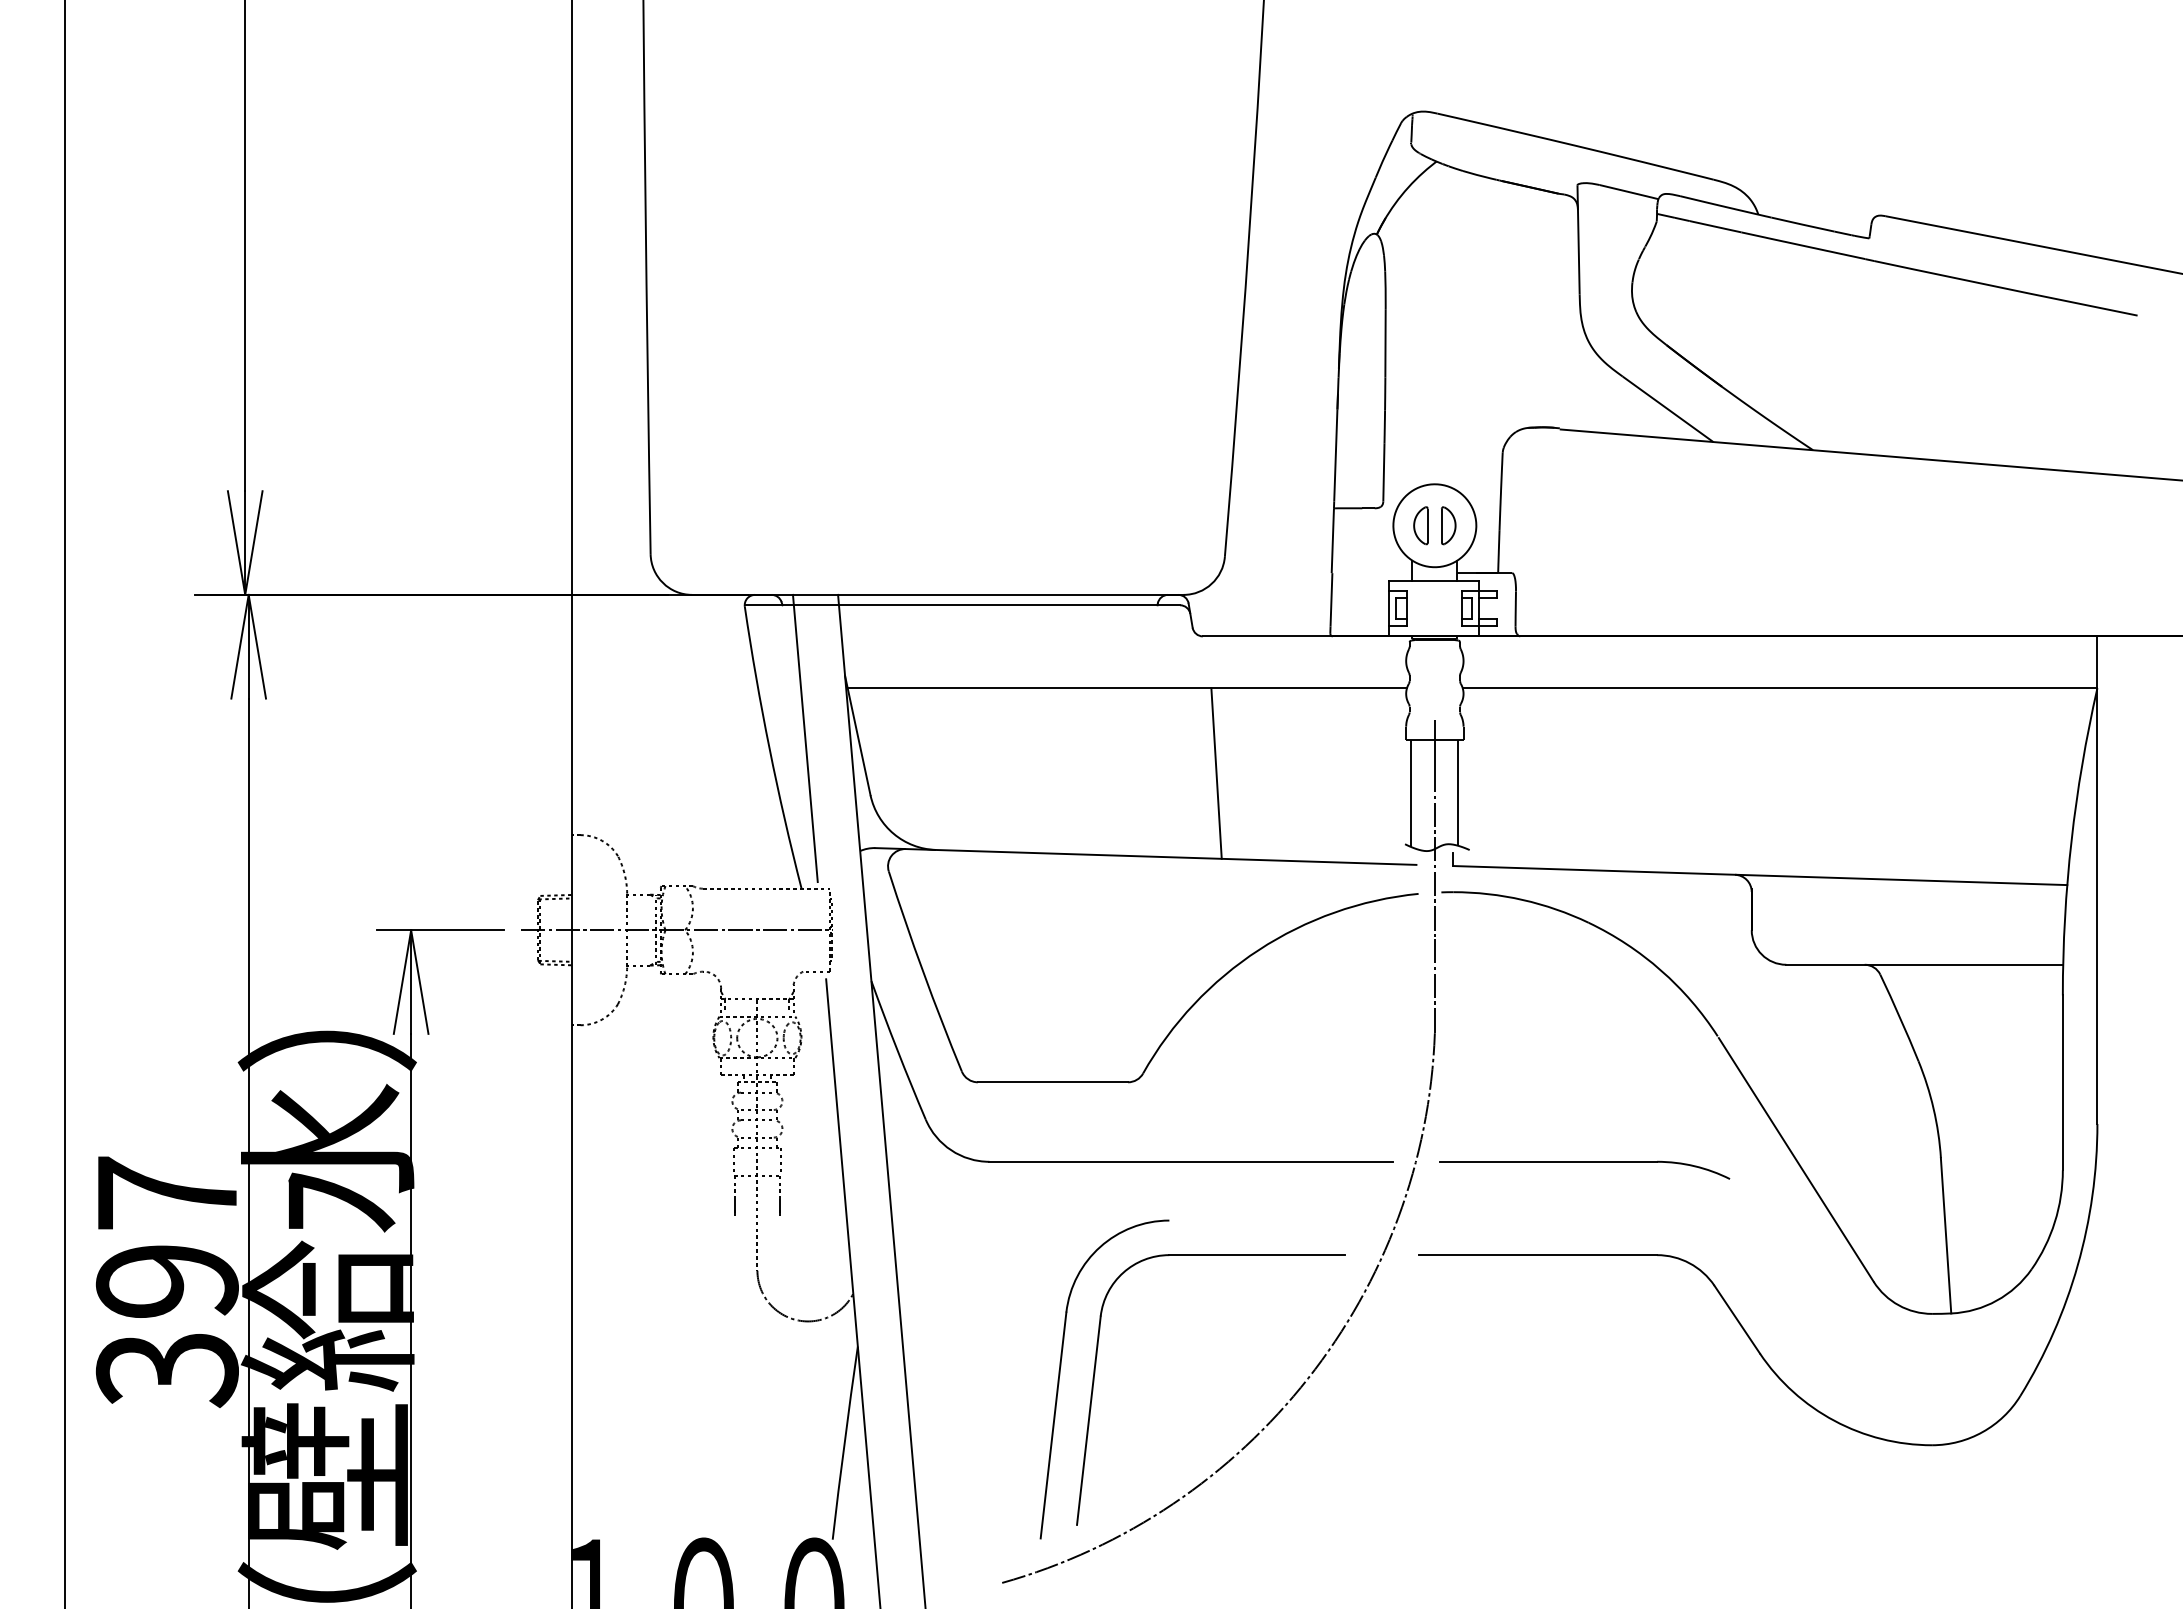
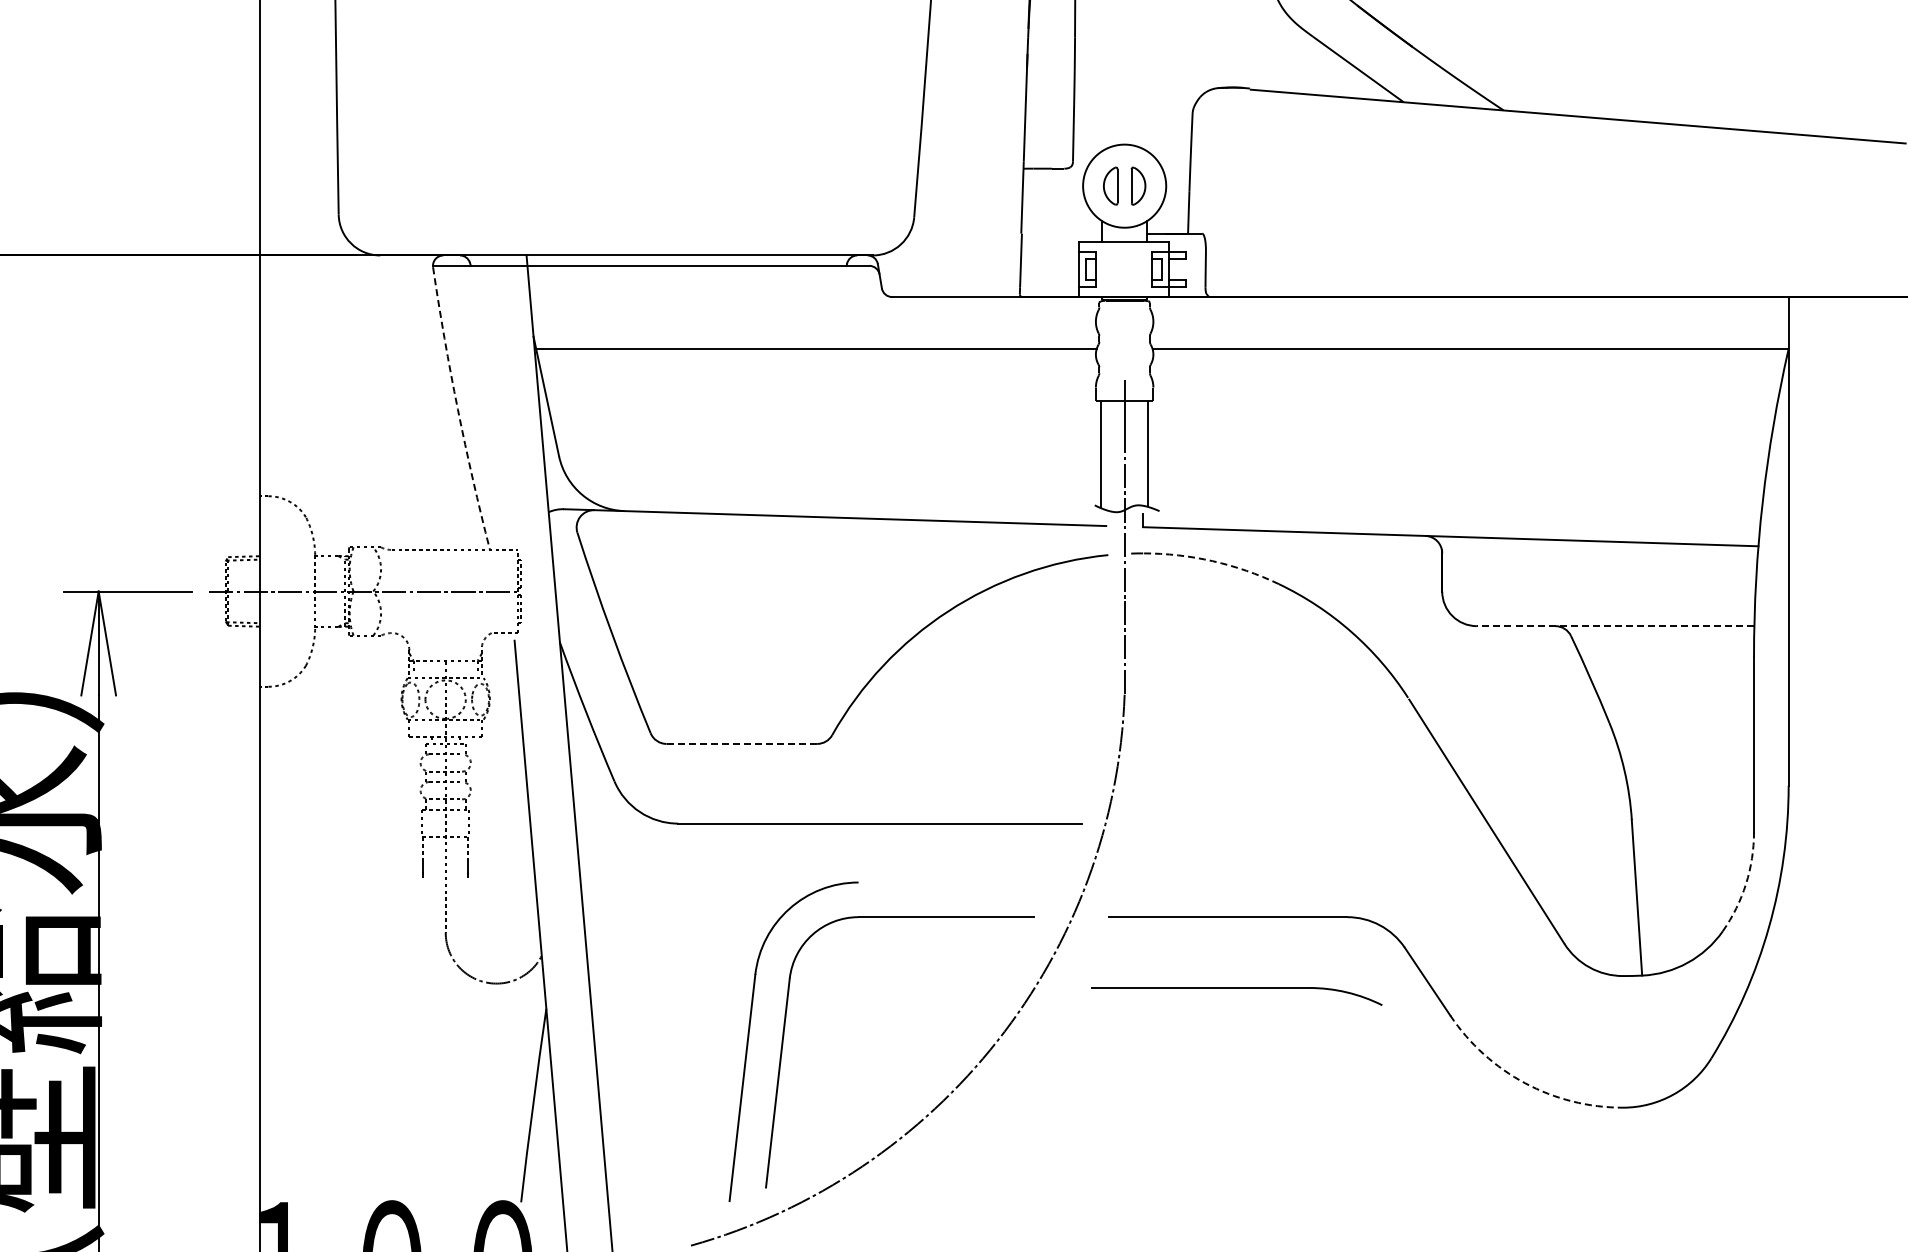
line: (804, 738) -> (492, 399), removed
arc: (769, 748) -> (457, 409), solid -> dashed
line: (1216, 773) -> (905, 434), removed
arc: (1522, 899) -> (1212, 560), solid -> dashed
line: (1924, 964) -> (1615, 625), solid -> dashed
line: (1052, 1082) -> (741, 744), solid -> dashed
part: (1584, 1162) -> (1236, 988), moved
arc: (2054, 1222) -> (1745, 884), solid -> dashed
arc: (1834, 1420) -> (1525, 1082), solid -> dashed

